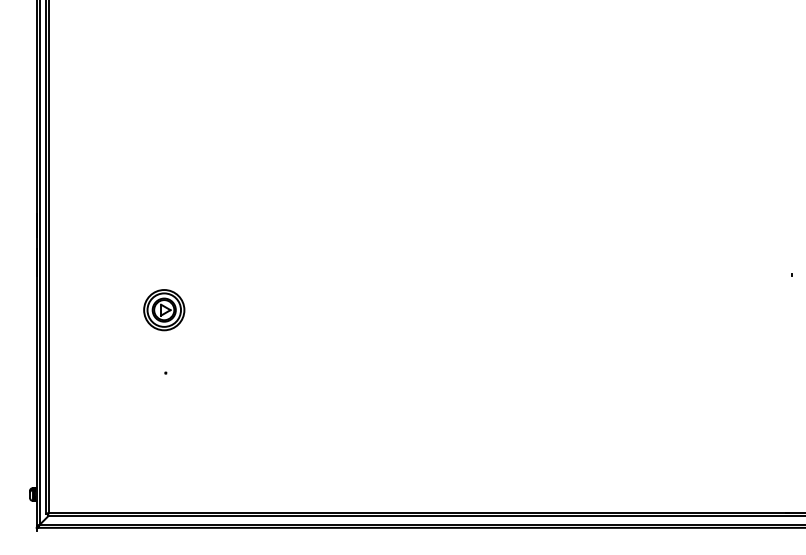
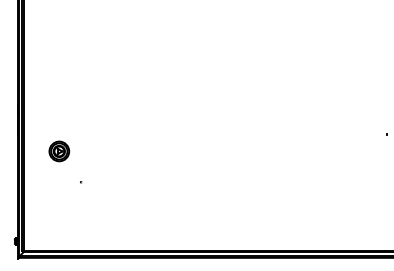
part: (164, 310) -> (59, 151), moved

